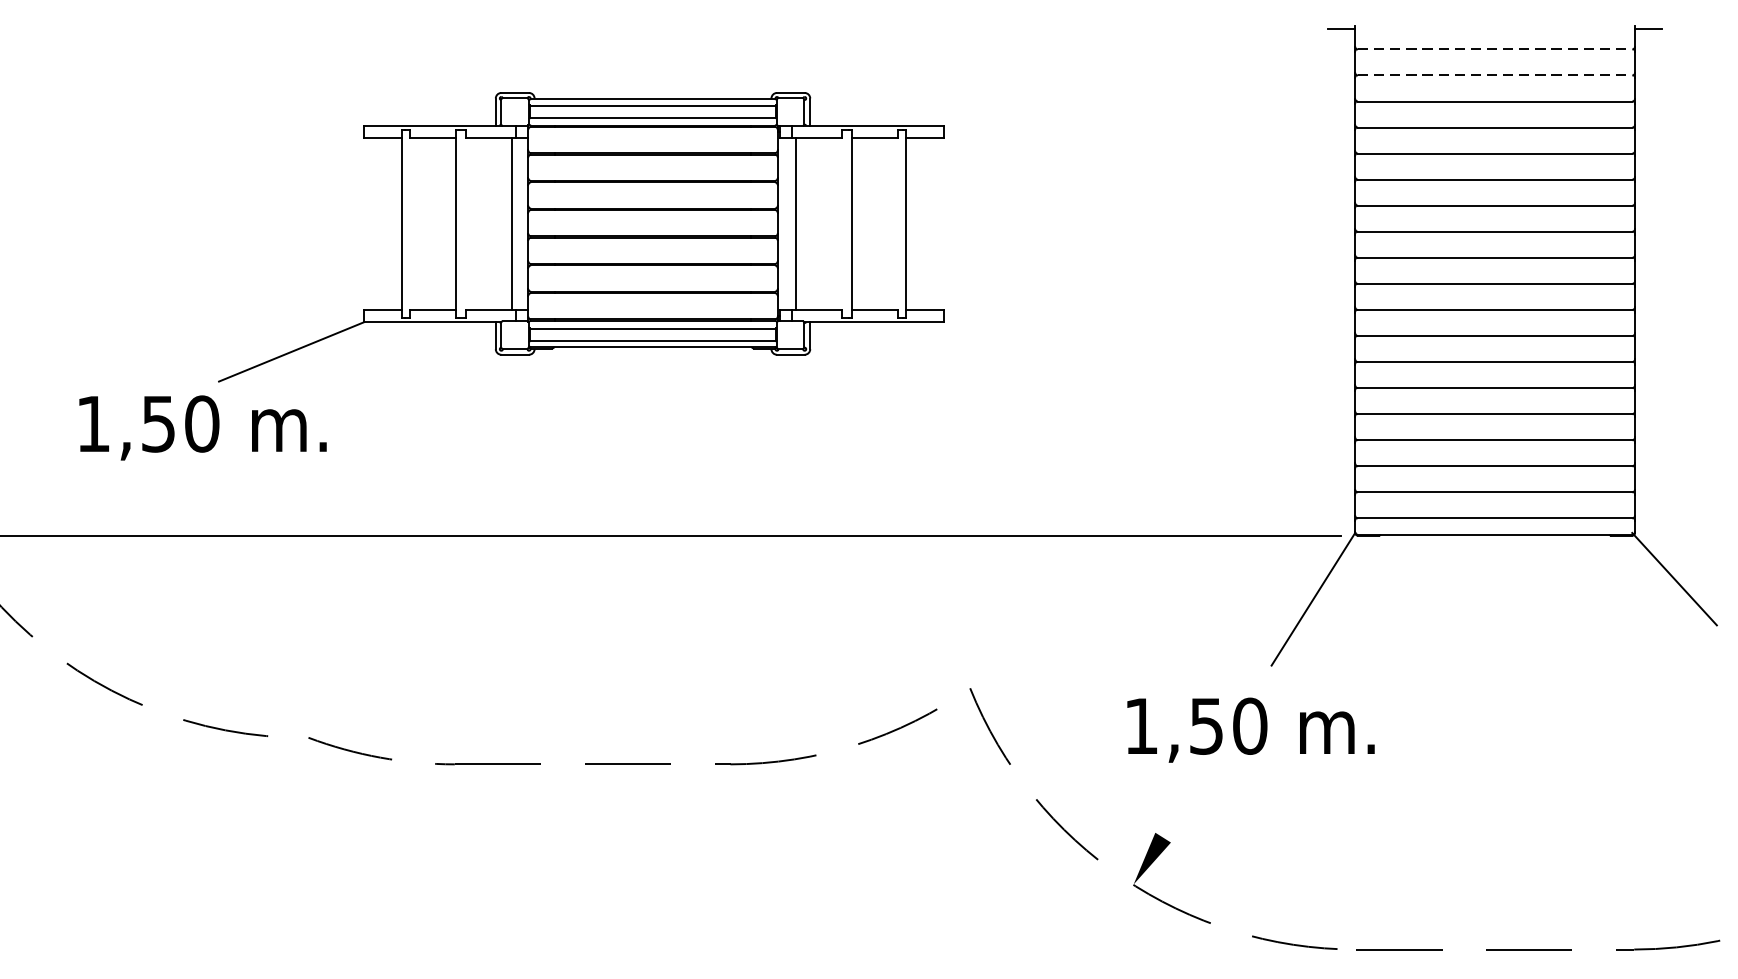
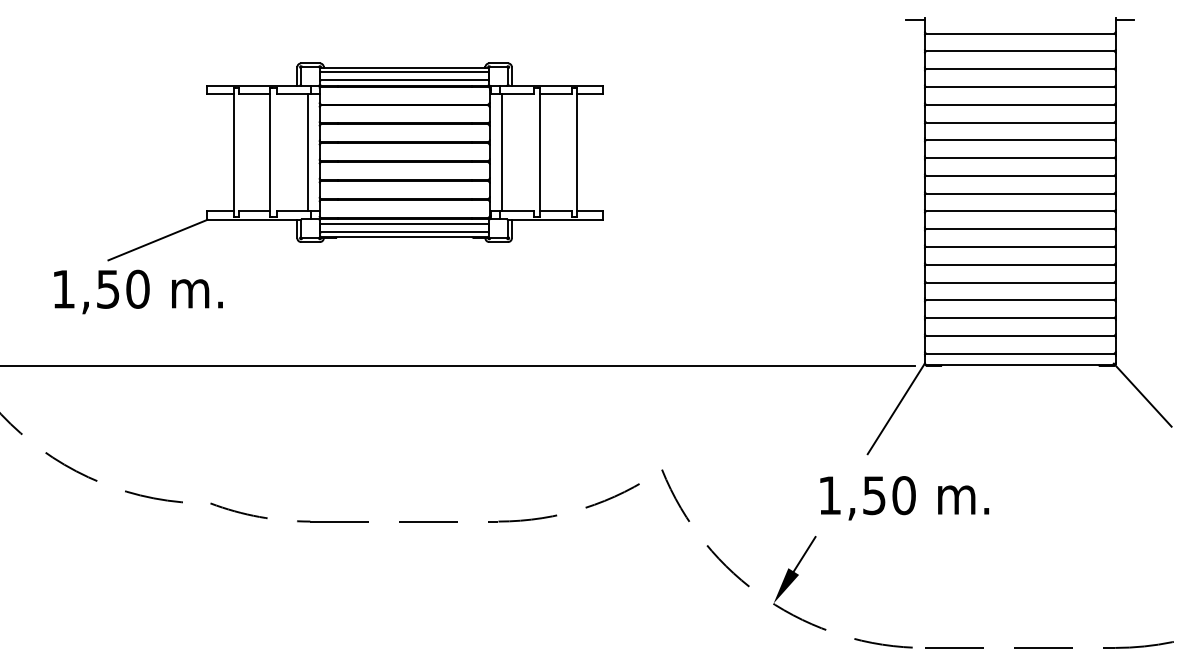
line: (1495, 49) -> (1020, 33), dashed -> solid
line: (1495, 75) -> (1020, 51), dashed -> solid
part: (581, 236) -> (355, 161), moved
text: (1250, 730) -> (904, 498), moved
line: (1178, 812) -> (804, 554), added

